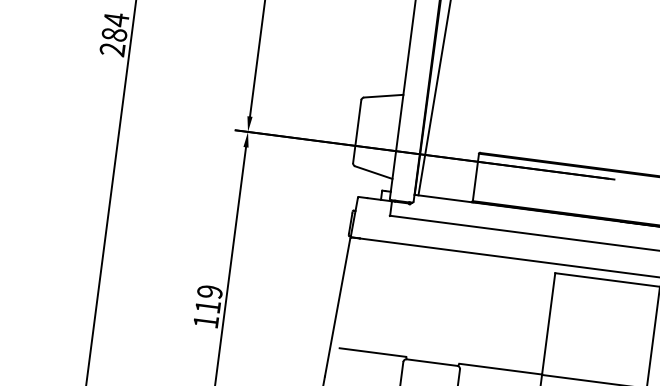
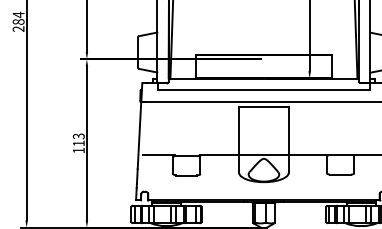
text: (209, 292) -> (78, 136), 119 -> 113

